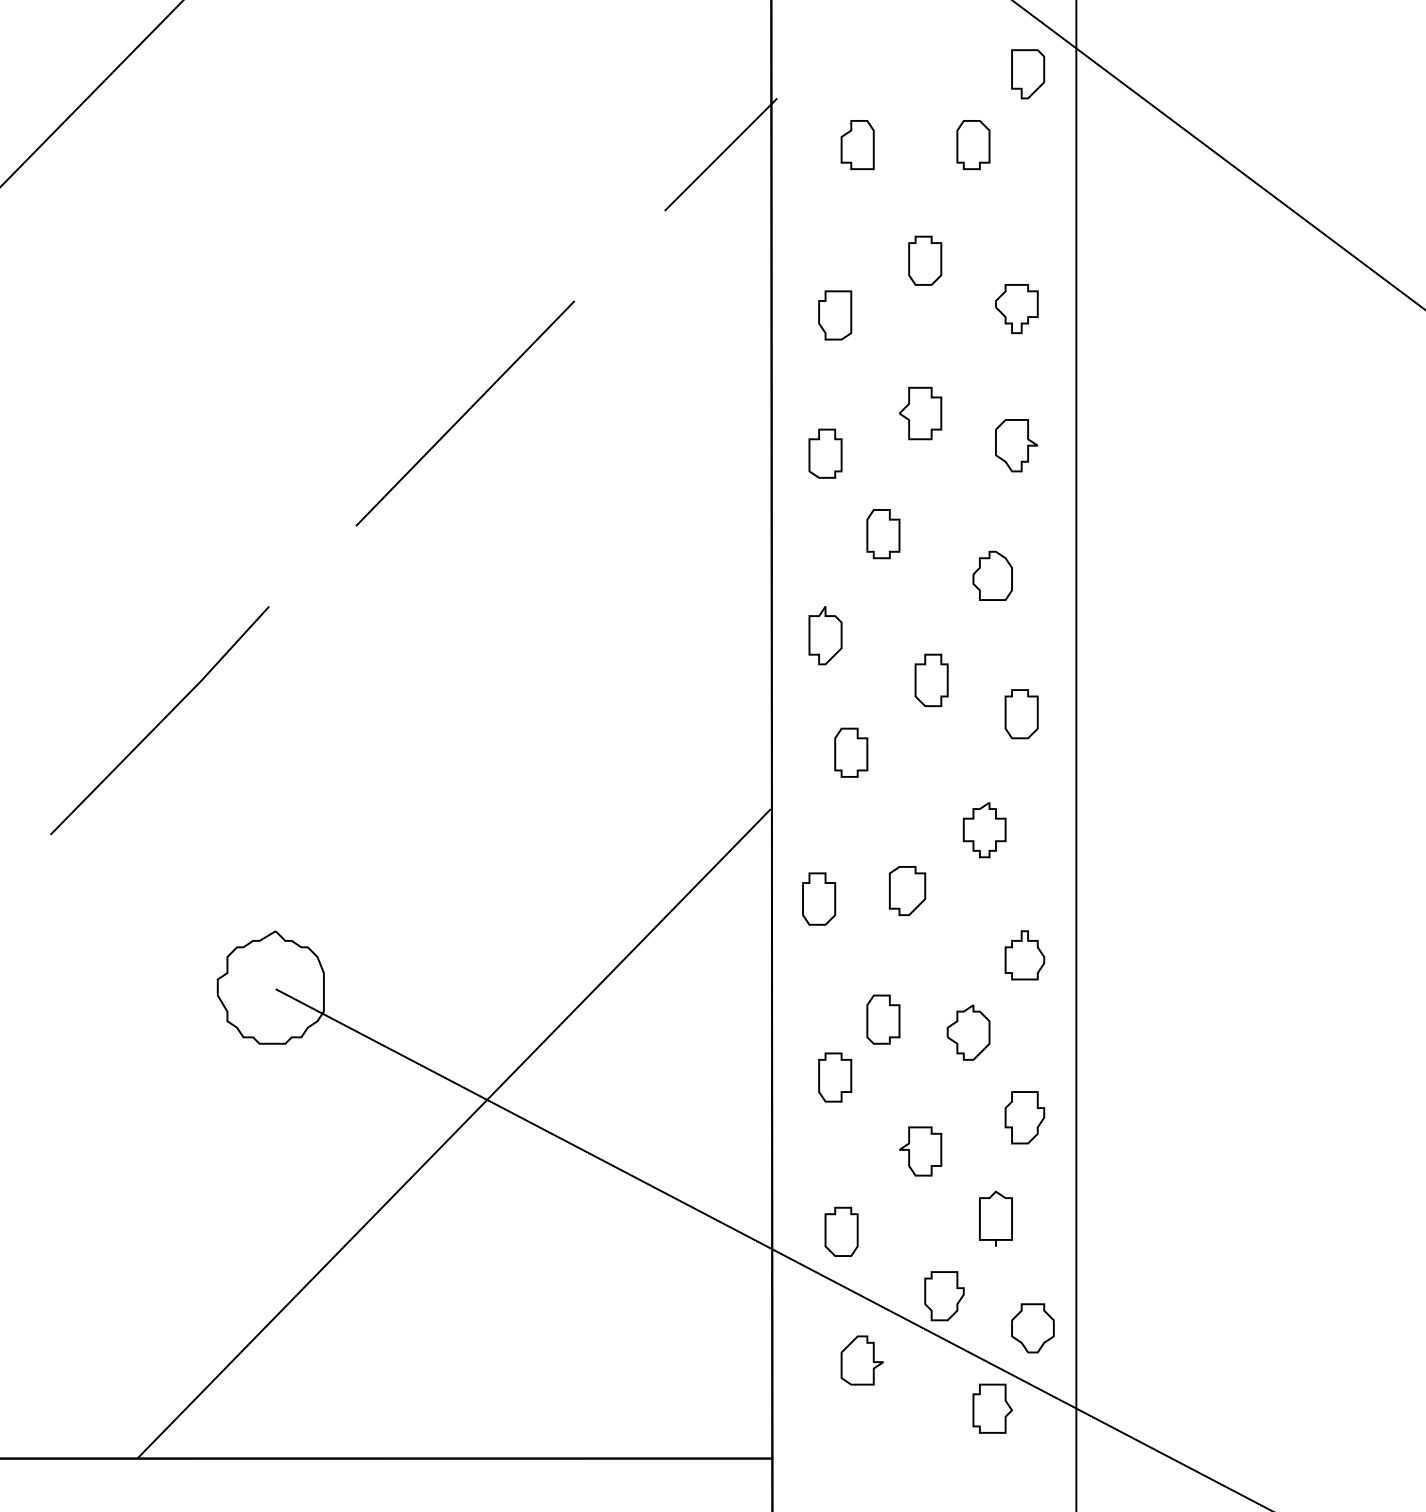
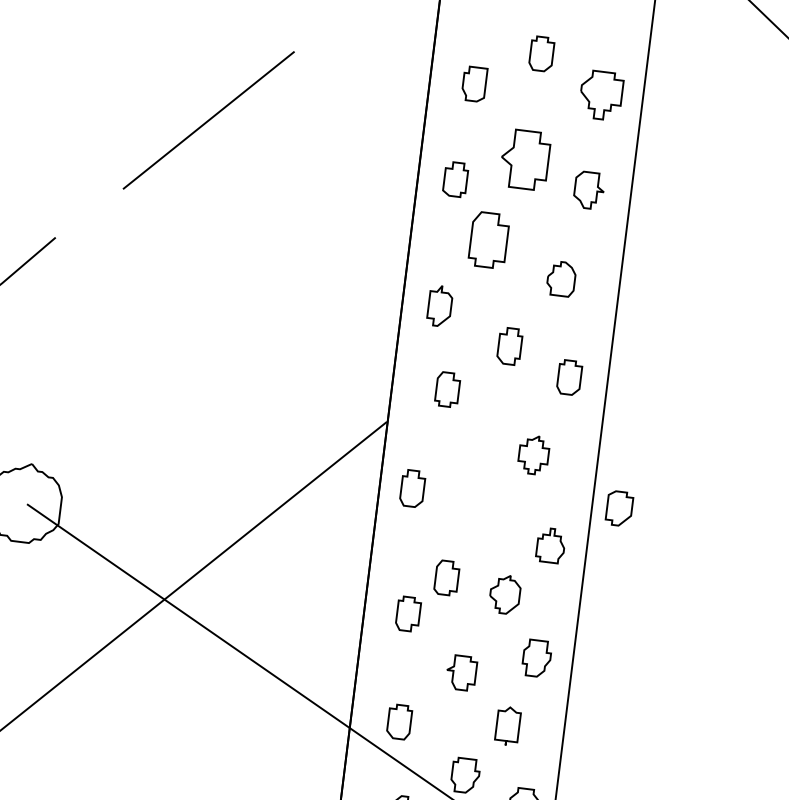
part: (1016, 308) -> (601, 95), size x1.4
part: (920, 413) -> (525, 159), size x1.6
part: (883, 534) -> (489, 240), size x1.6
part: (907, 890) -> (619, 508), moved

